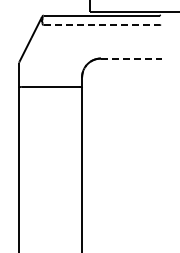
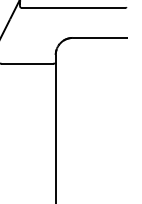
line: (102, 25) -> (74, 8), dashed -> solid
line: (131, 58) -> (100, 37), dashed -> solid

